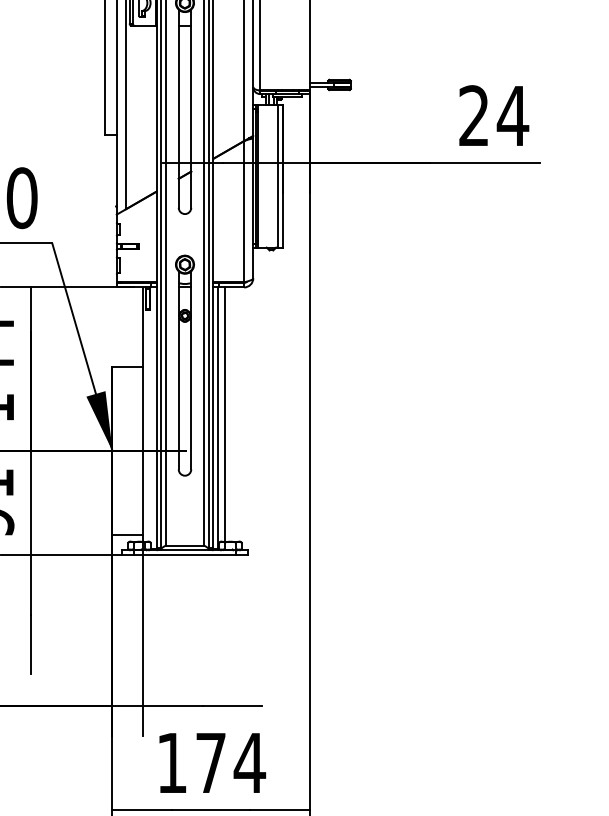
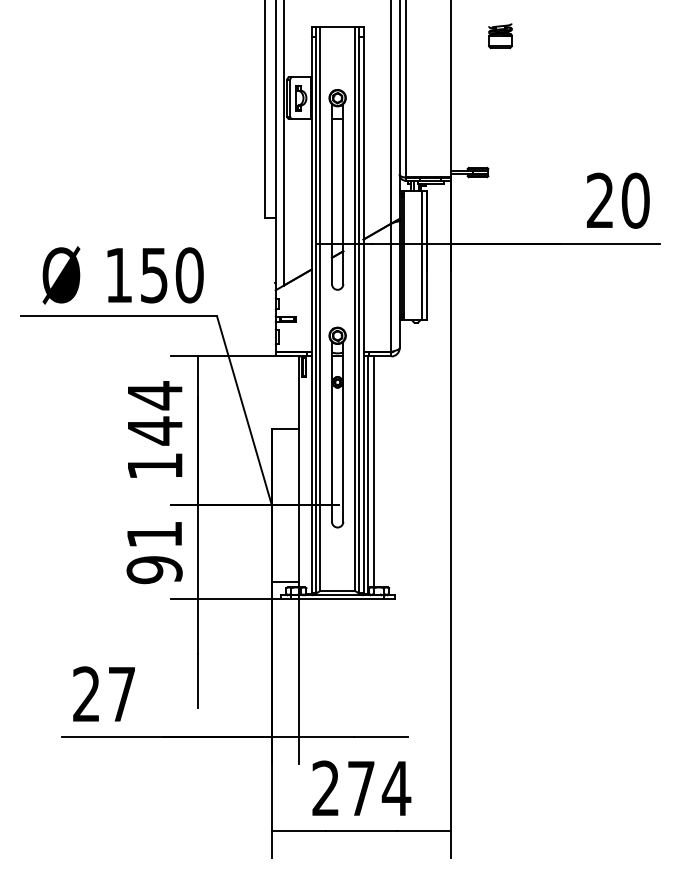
text: (512, 115) -> (635, 200), 24 -> 20
fill: (98, 420) -> (259, 477), removed
text: (171, 761) -> (325, 787), 174 -> 274

